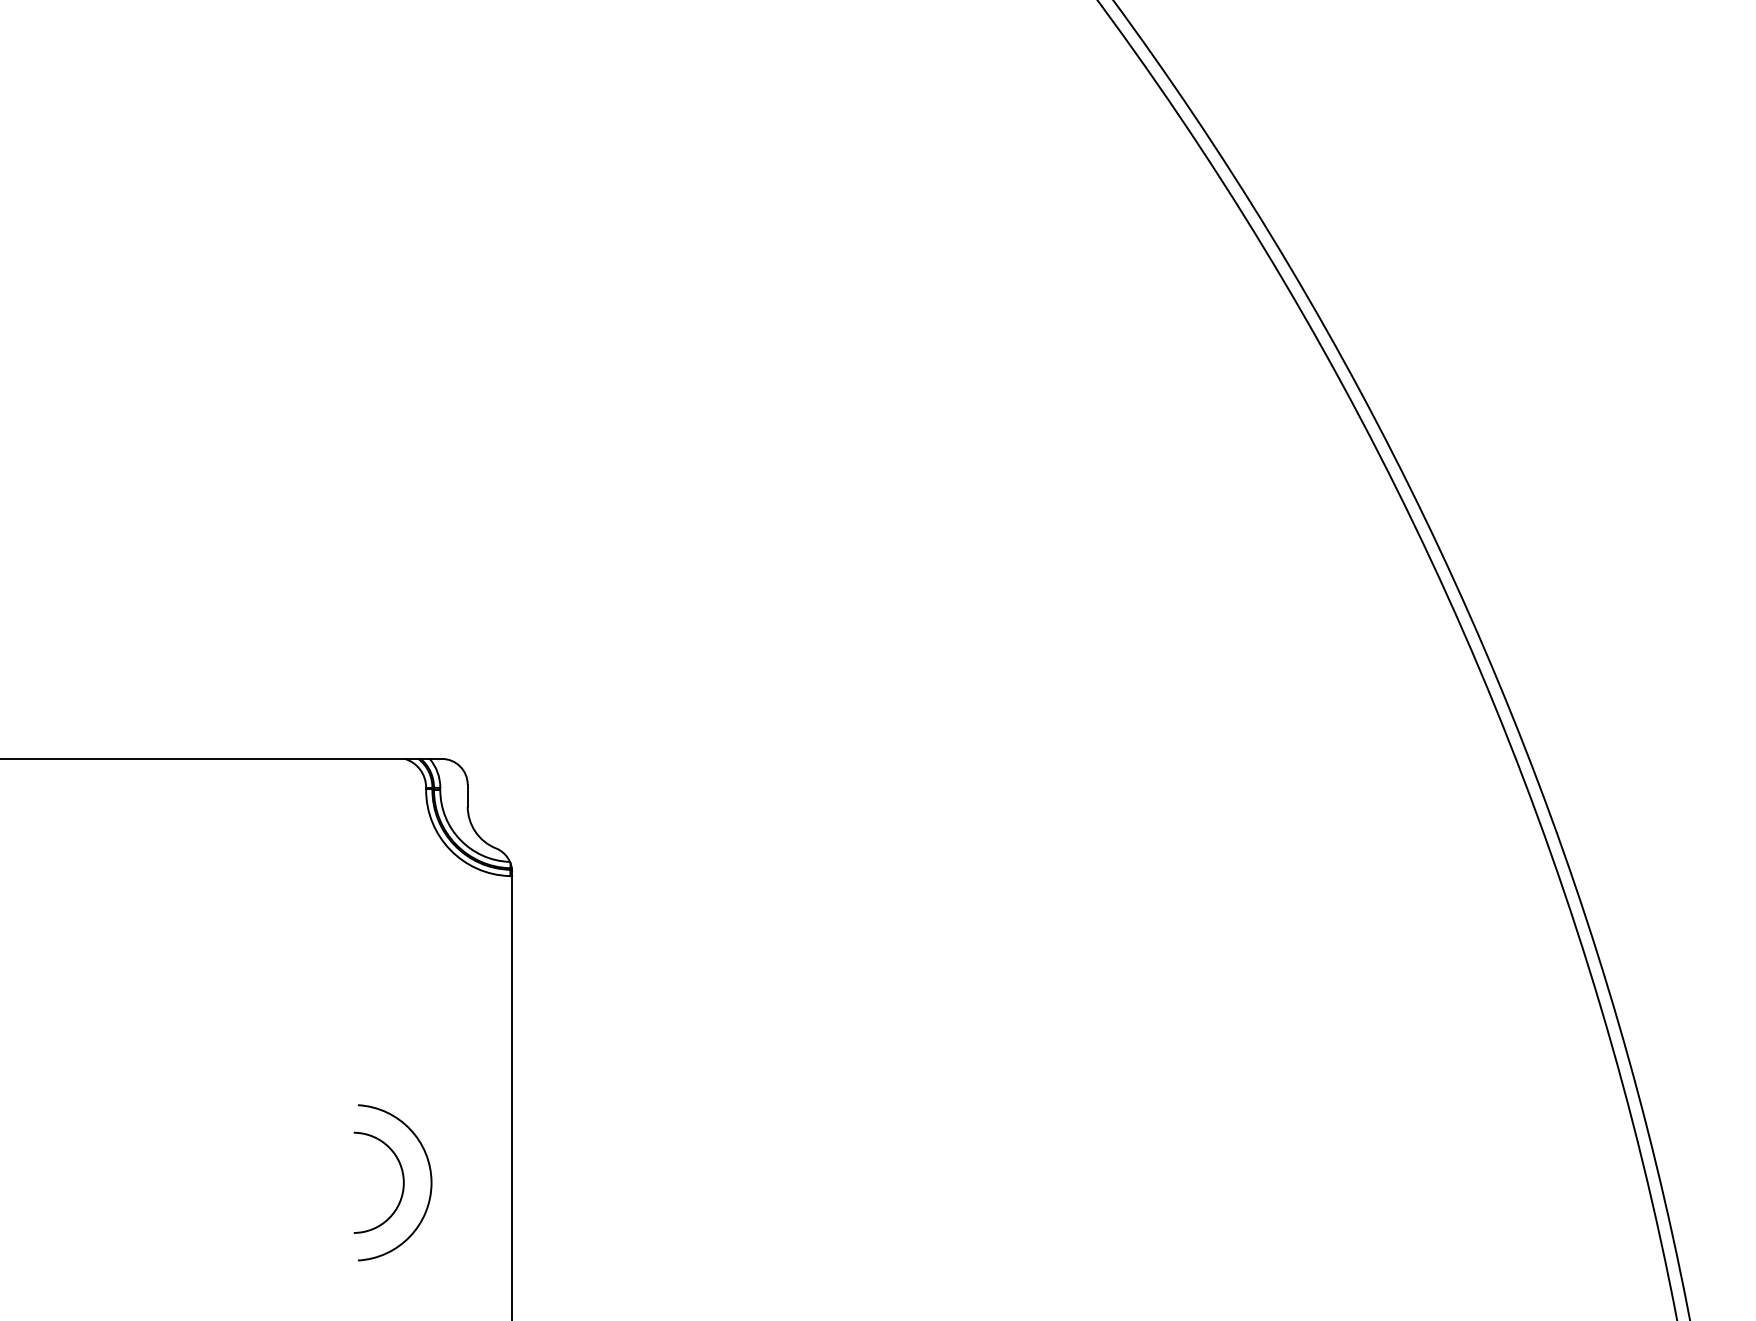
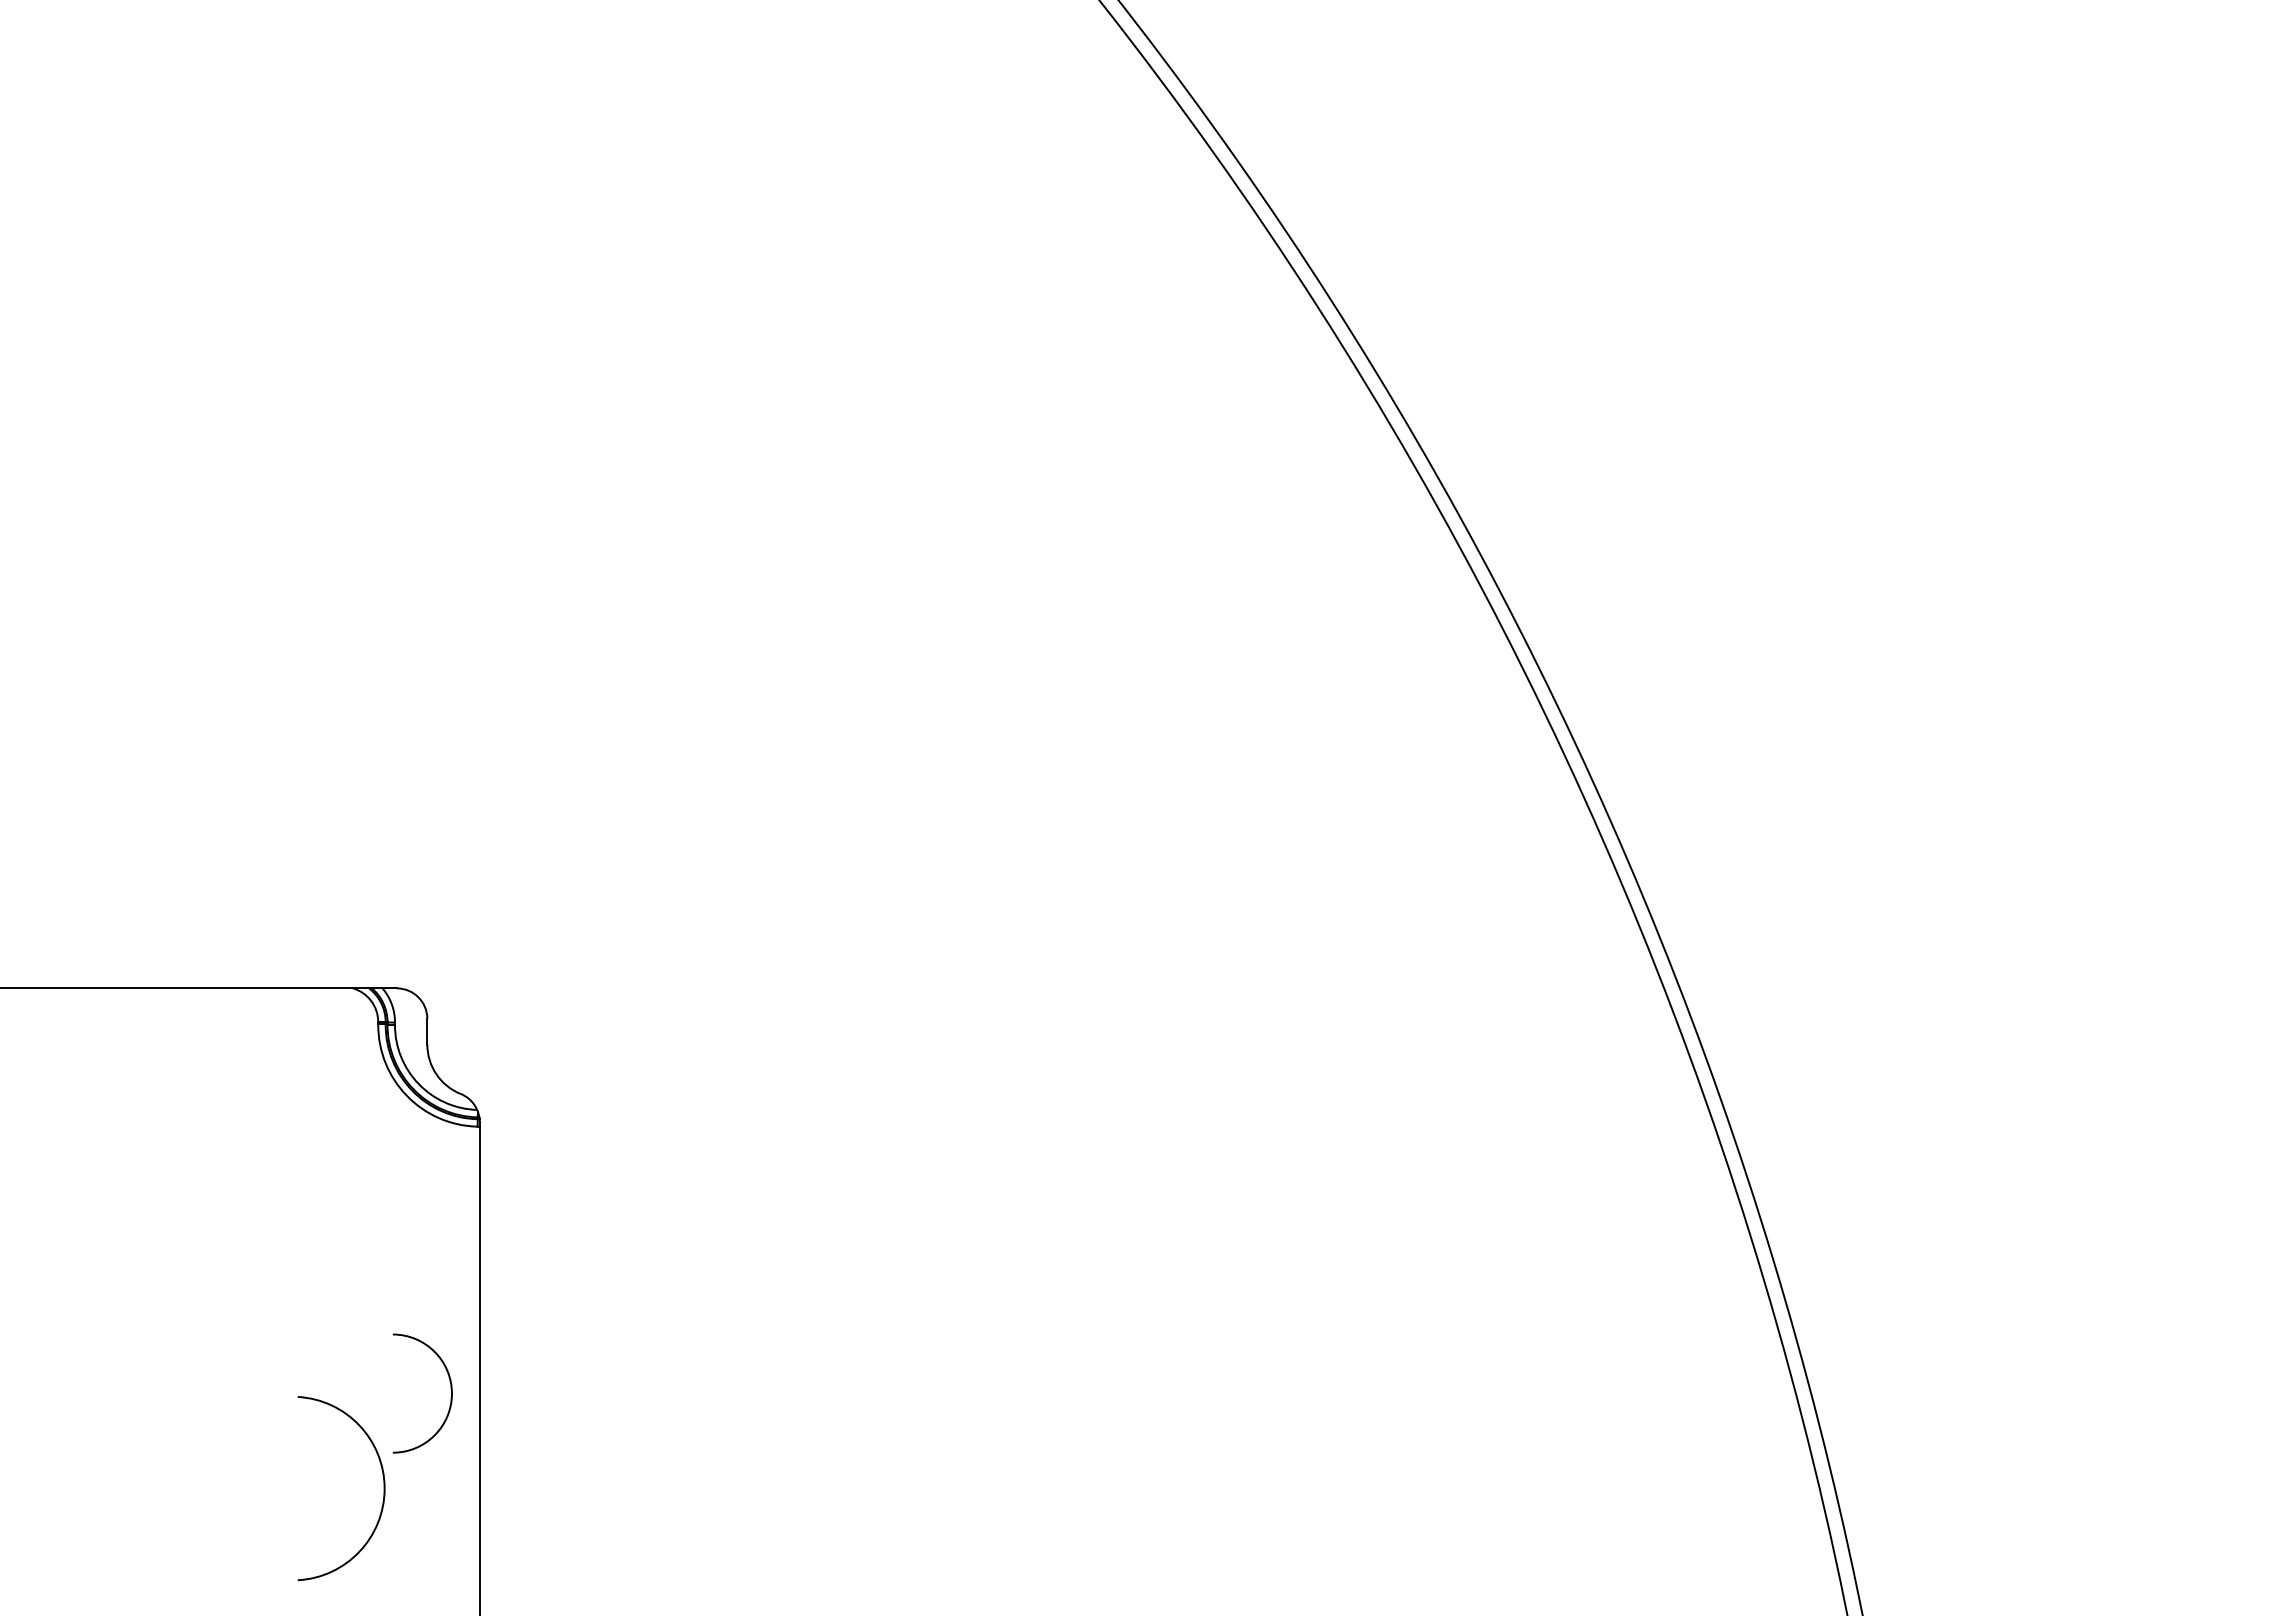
arc: (402, 1179) -> (450, 1389), moved

